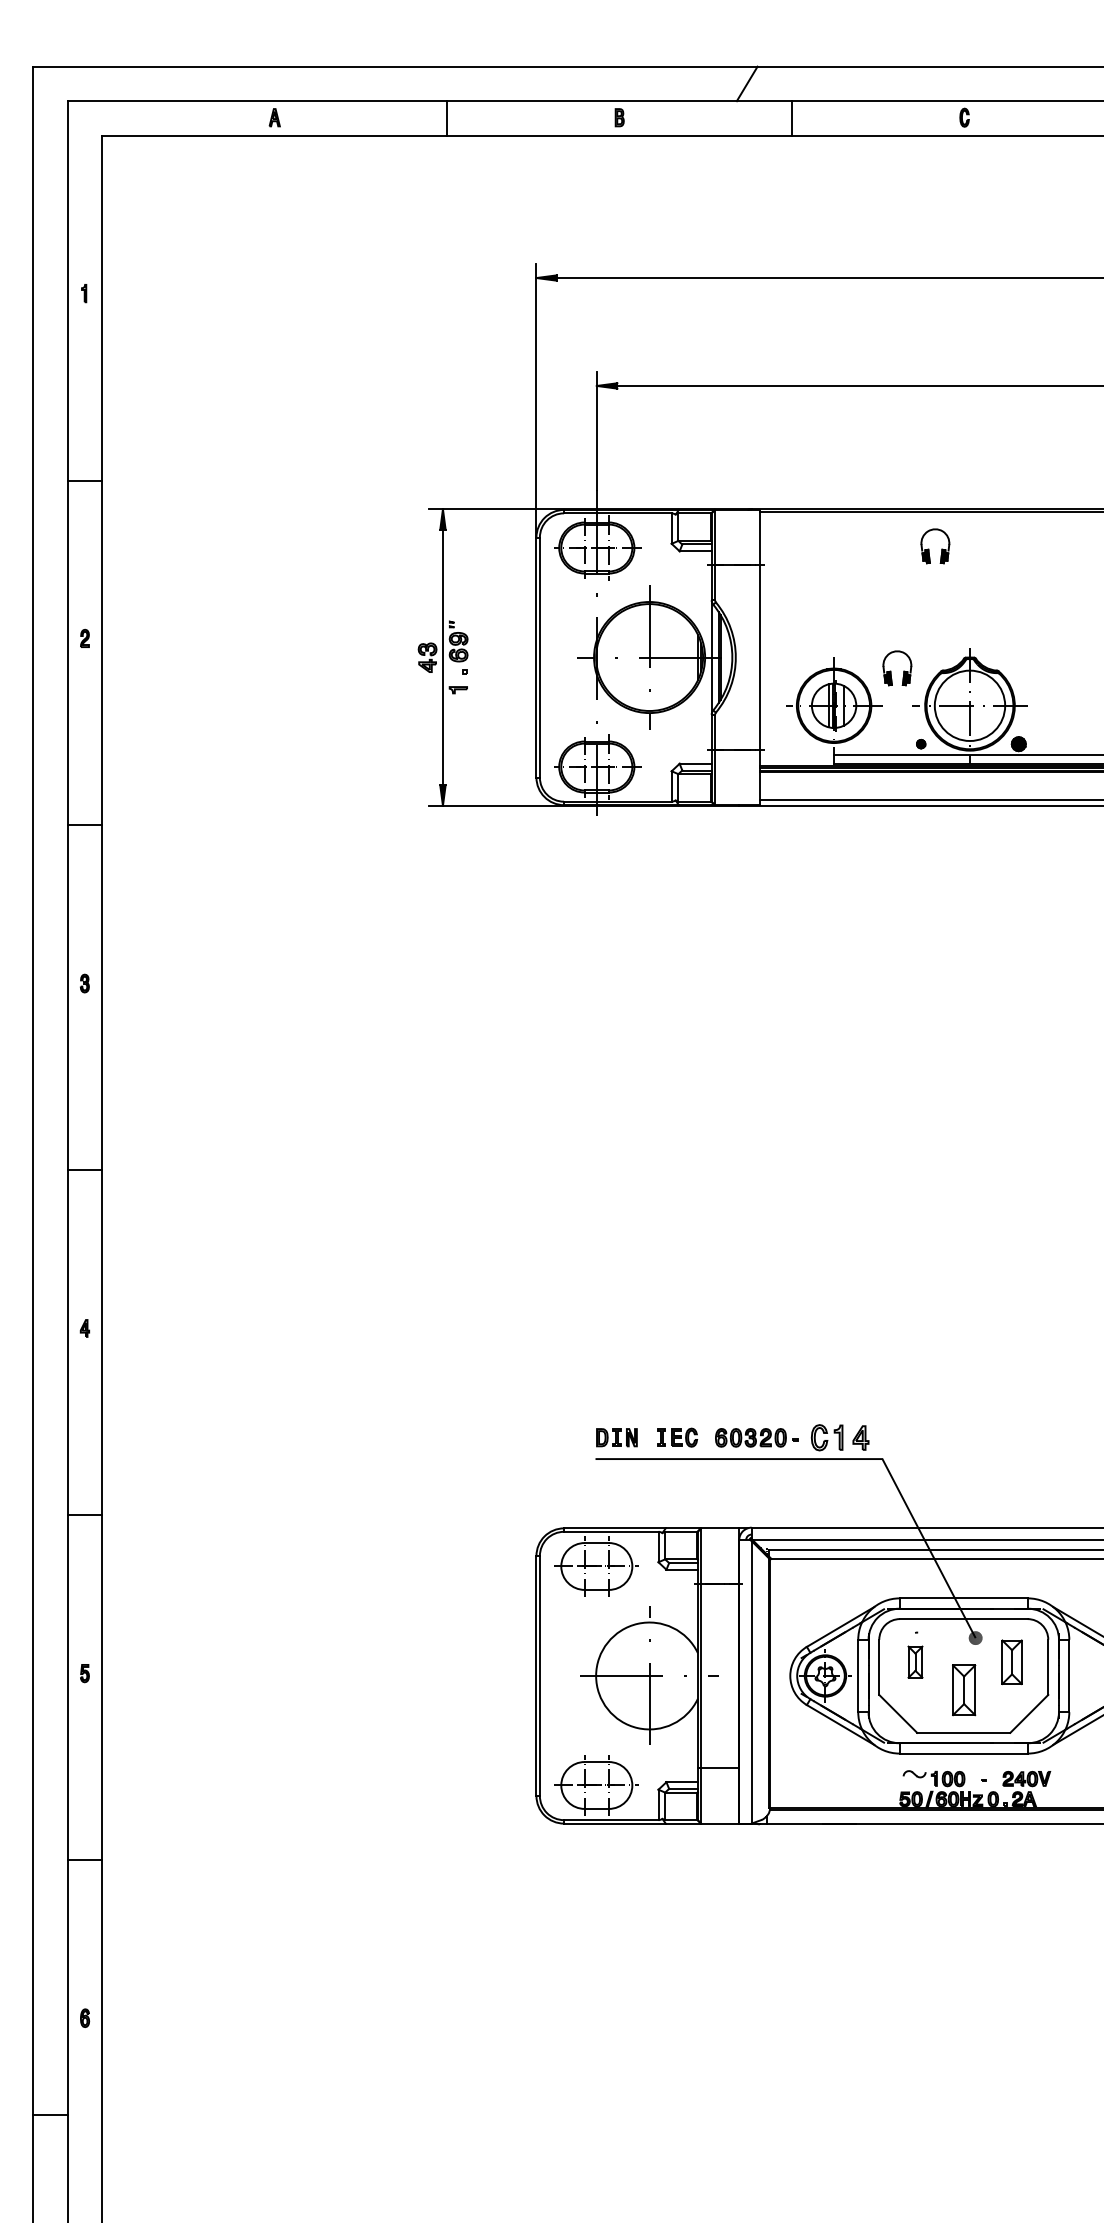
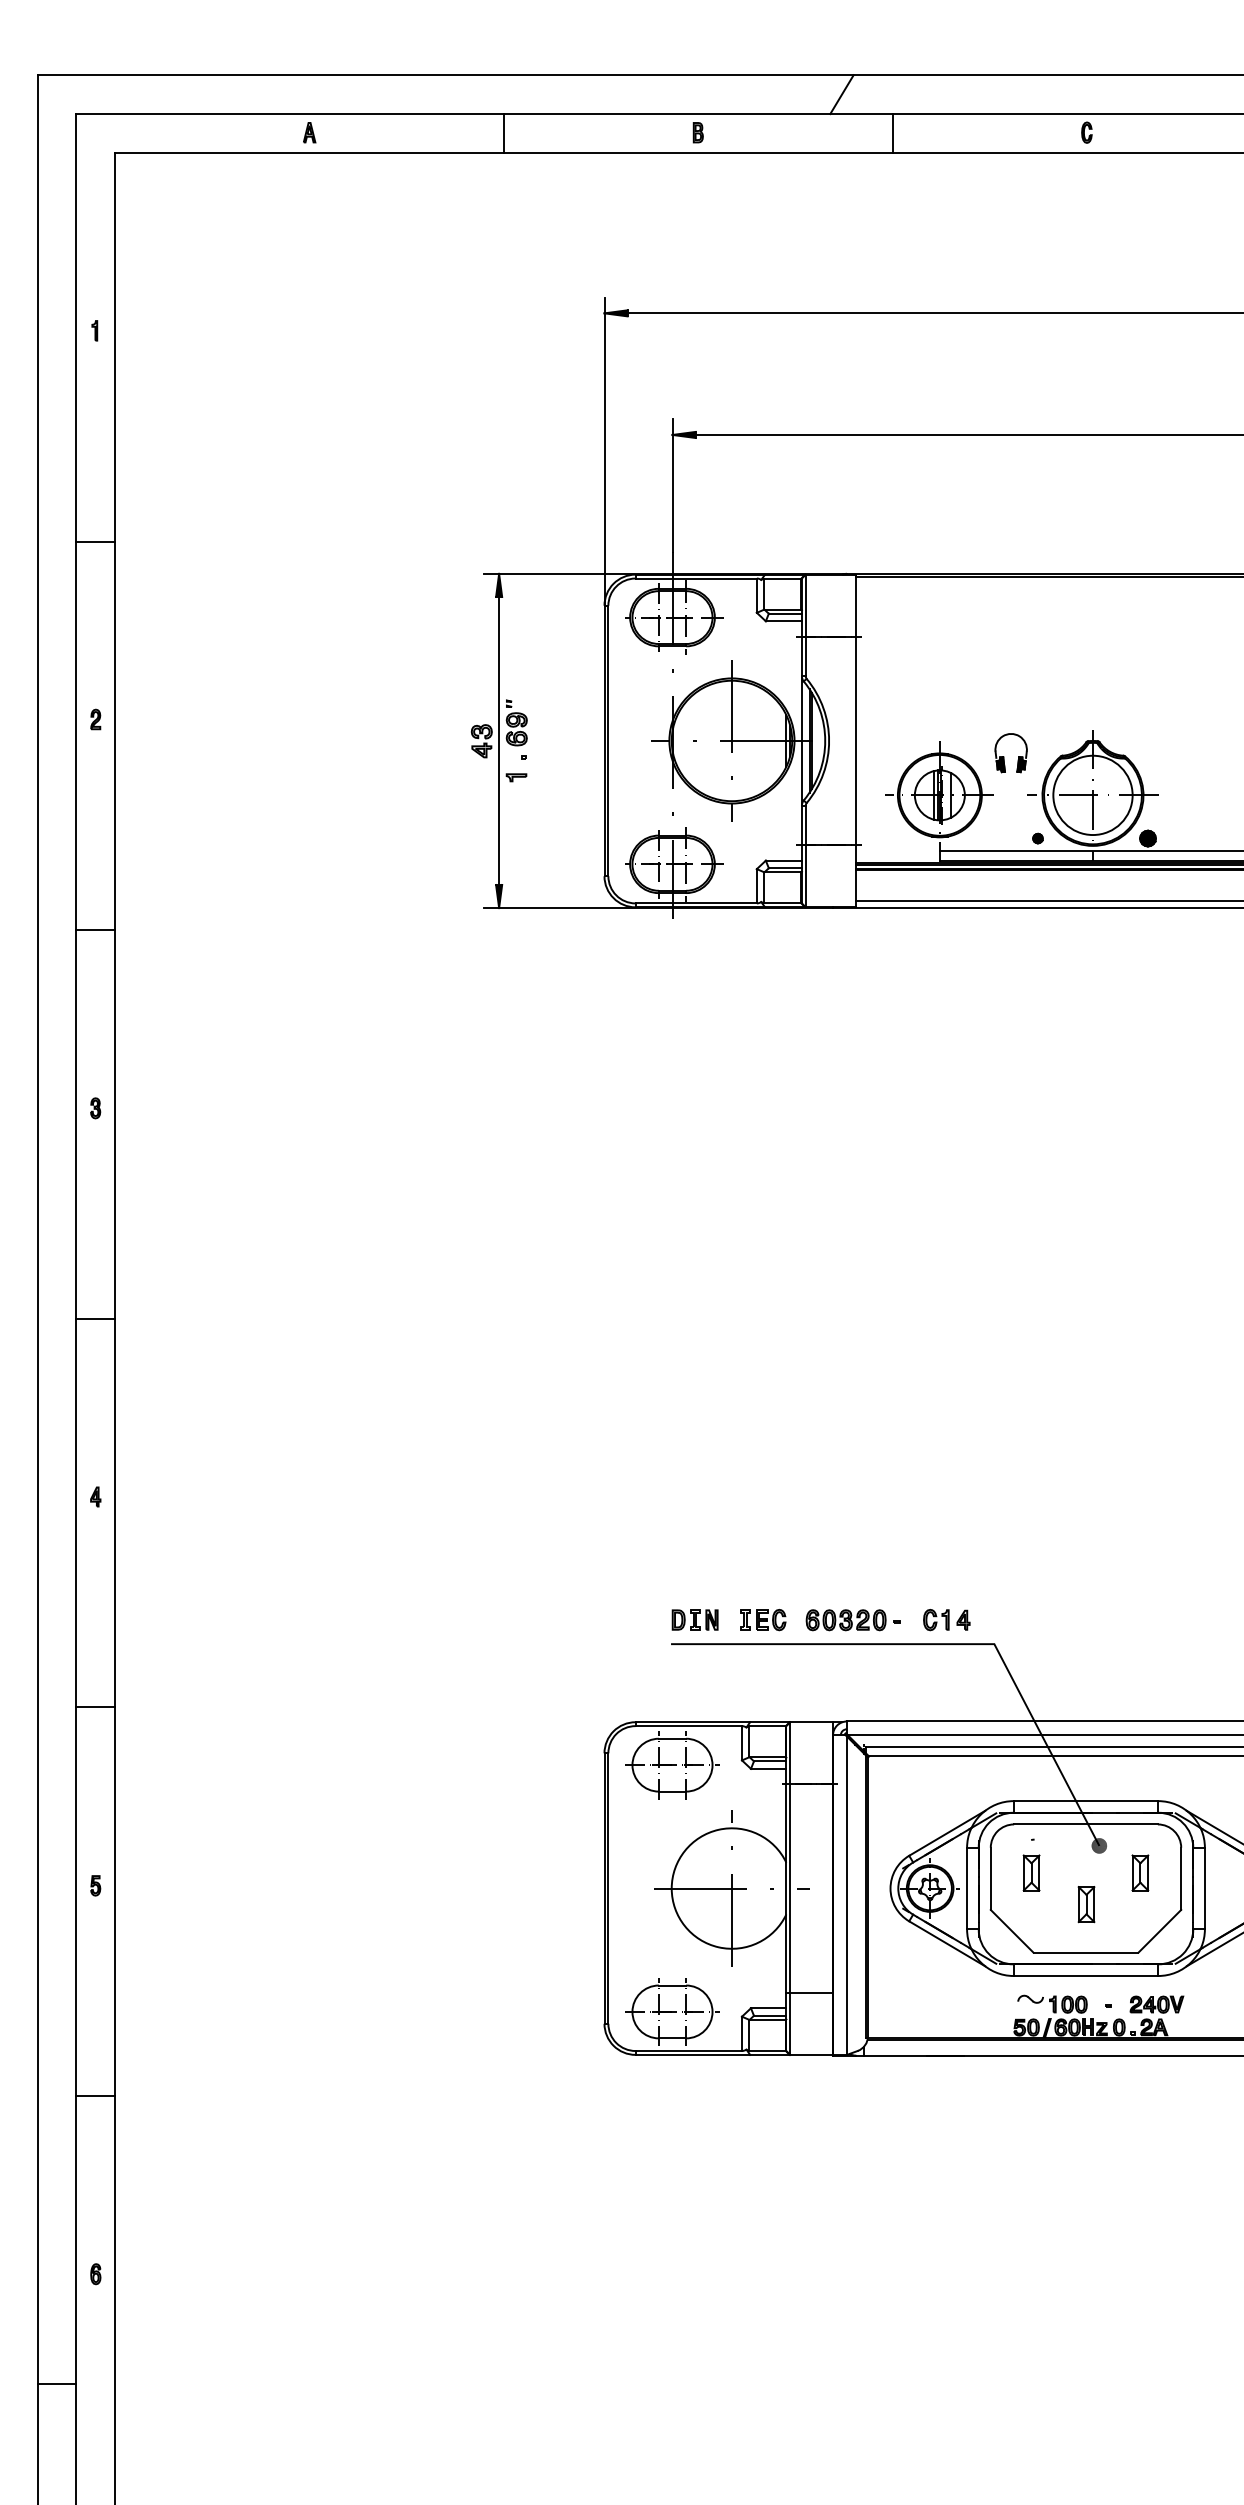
part: (941, 548) -> (1060, 618), removed
part: (840, 1437) -> (947, 1619), size x0.71
part: (1011, 1661) -> (1139, 1872), size x0.71
part: (964, 1689) -> (1086, 1903), size x0.62

